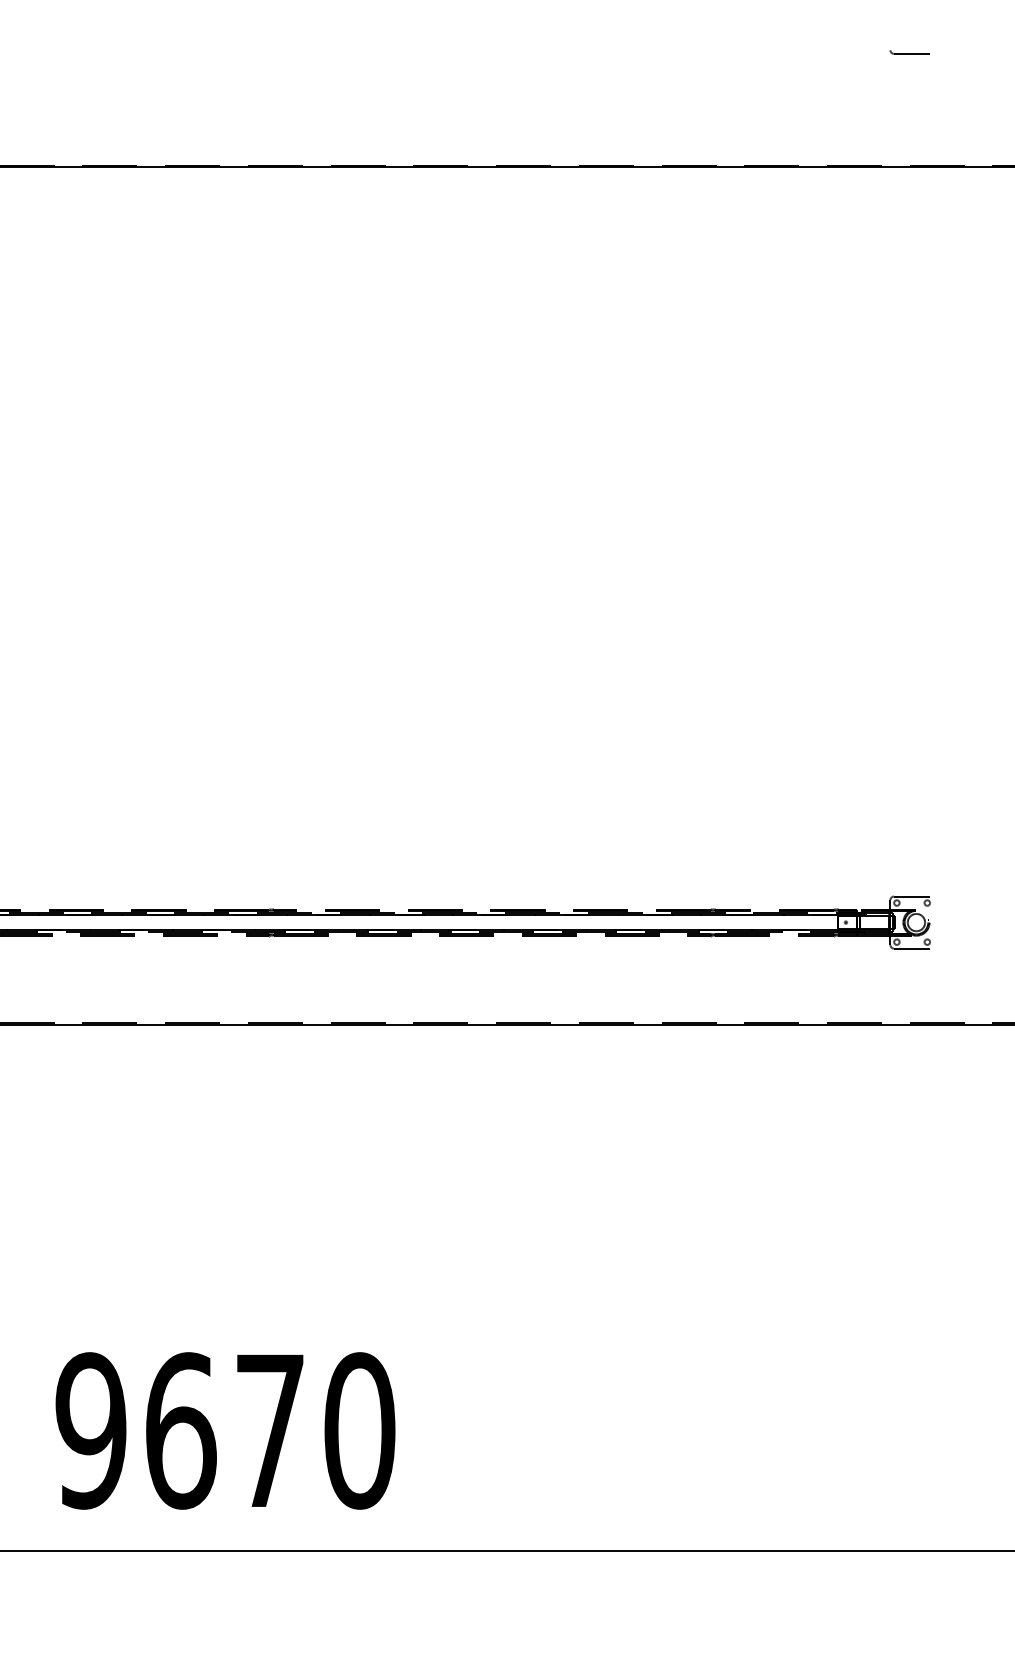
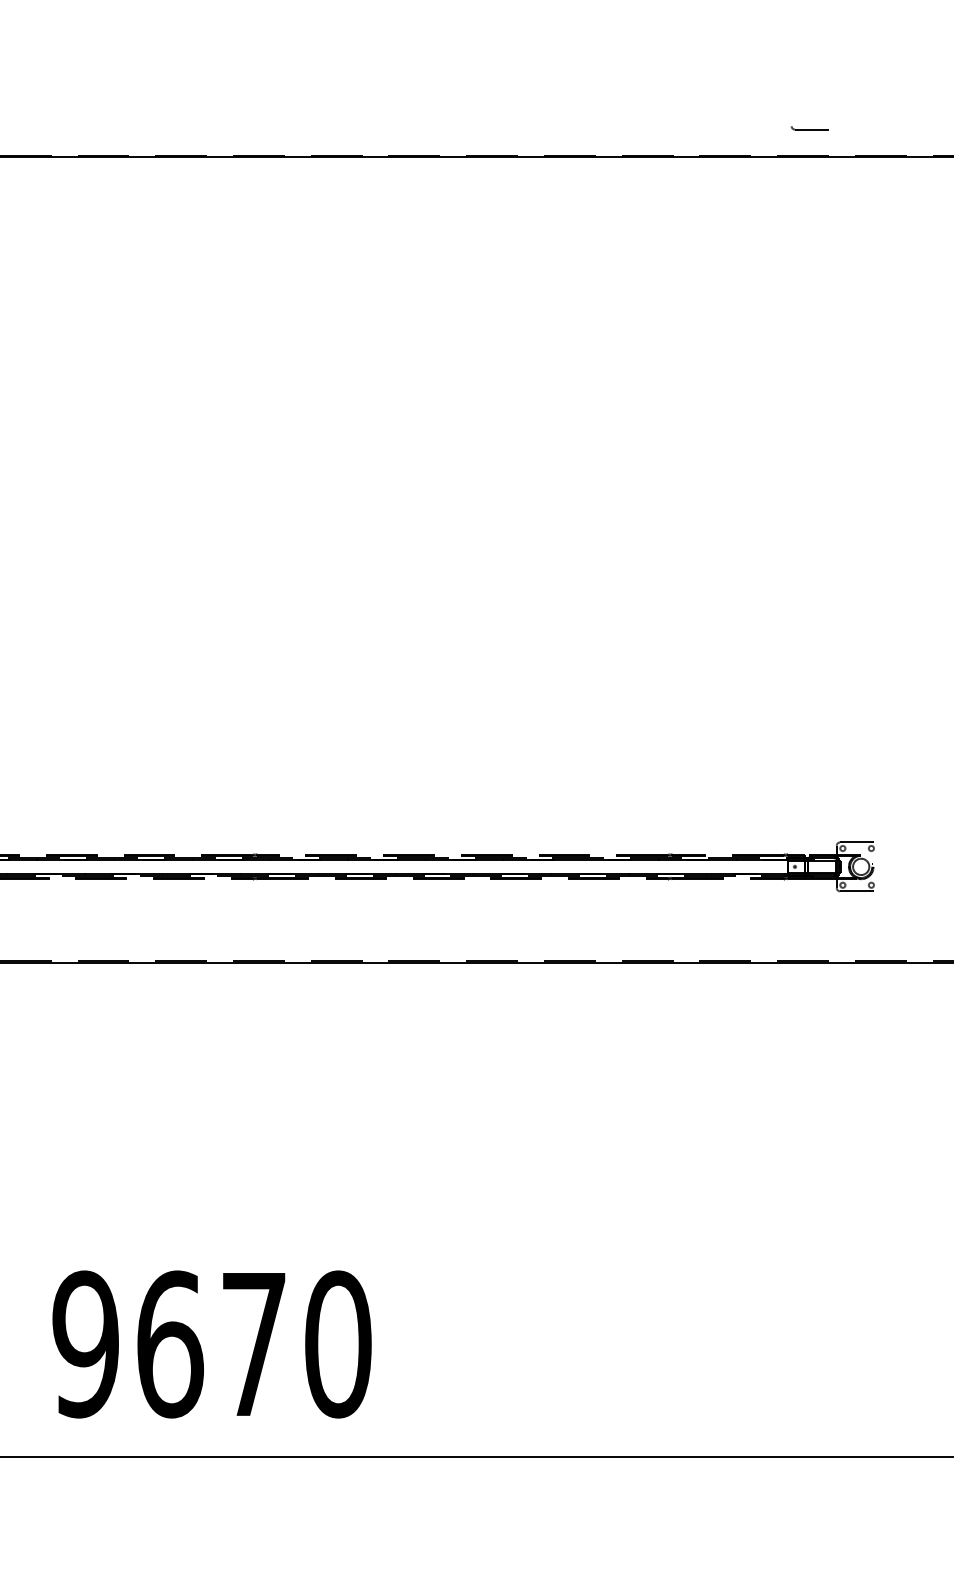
part: (909, 52) -> (809, 128), moved

